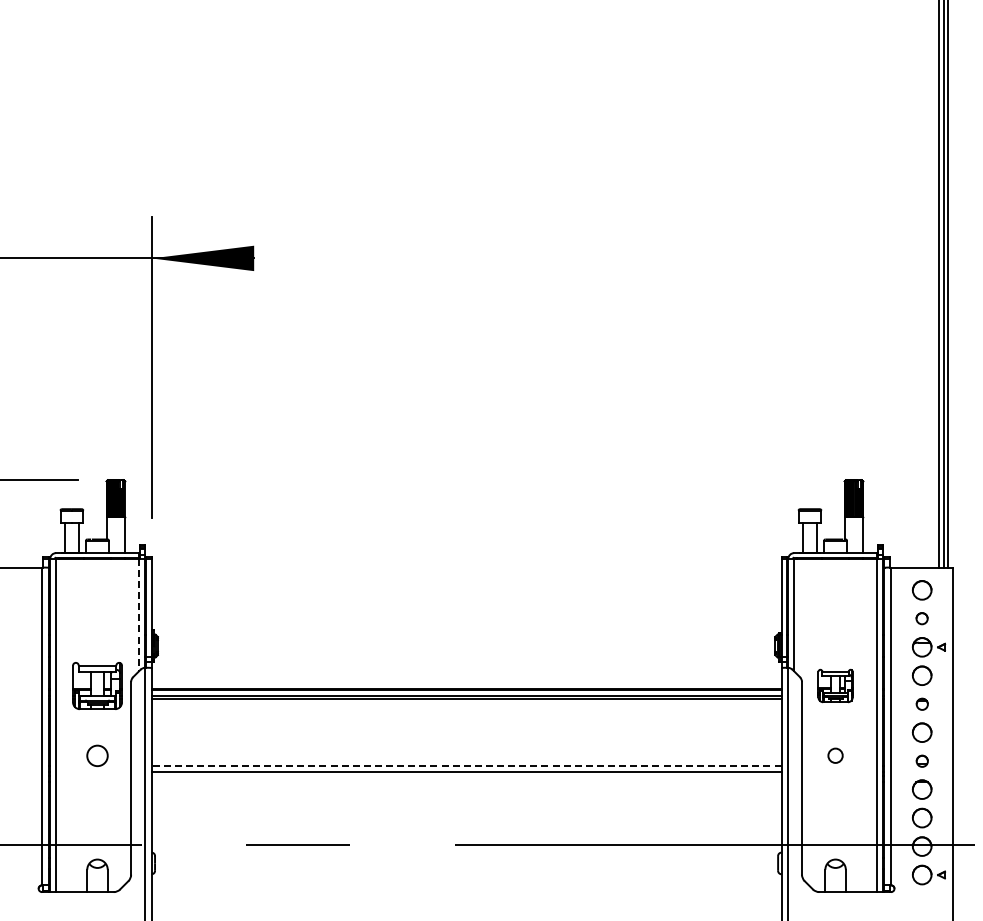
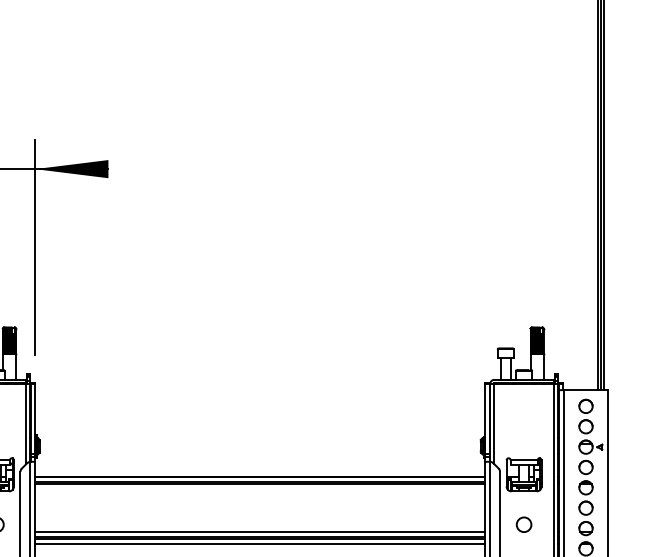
line: (139, 615) -> (26, 424), dashed -> solid
part: (921, 618) -> (585, 426), size x1.67
part: (835, 685) -> (524, 474), size x1.43
part: (922, 704) -> (586, 488), size x1.67
circle: (835, 755) -> (524, 524), size x1.43
part: (922, 761) -> (586, 528), size x1.67
line: (466, 766) -> (260, 532), dashed -> solid
line: (466, 776) -> (260, 539), added
line: (466, 782) -> (260, 543), added

